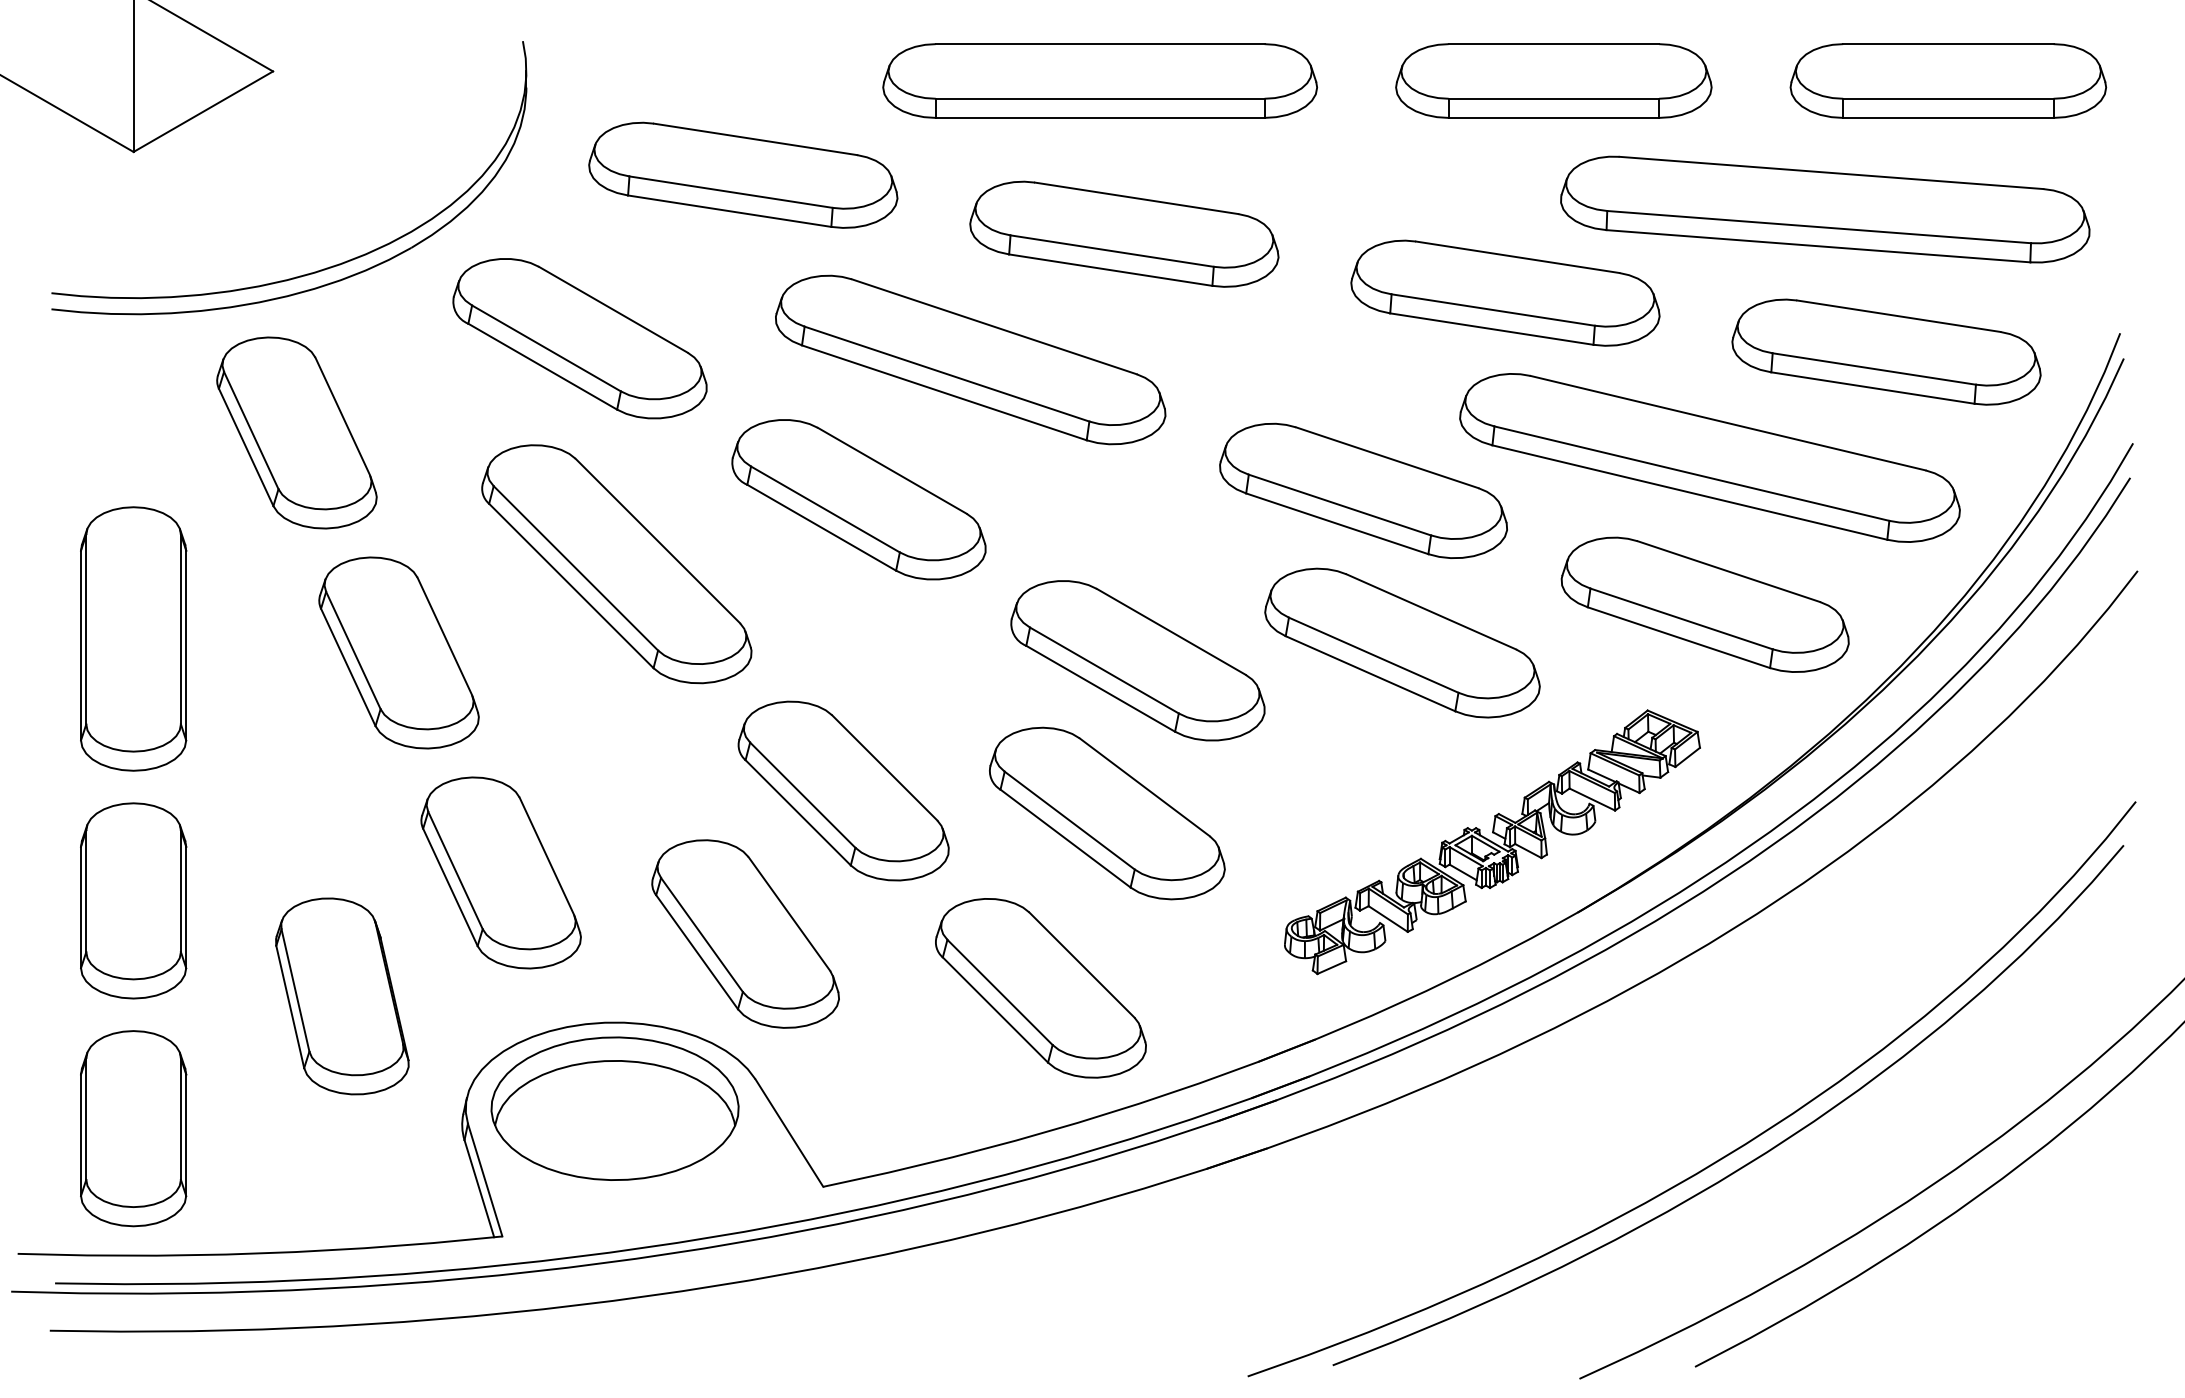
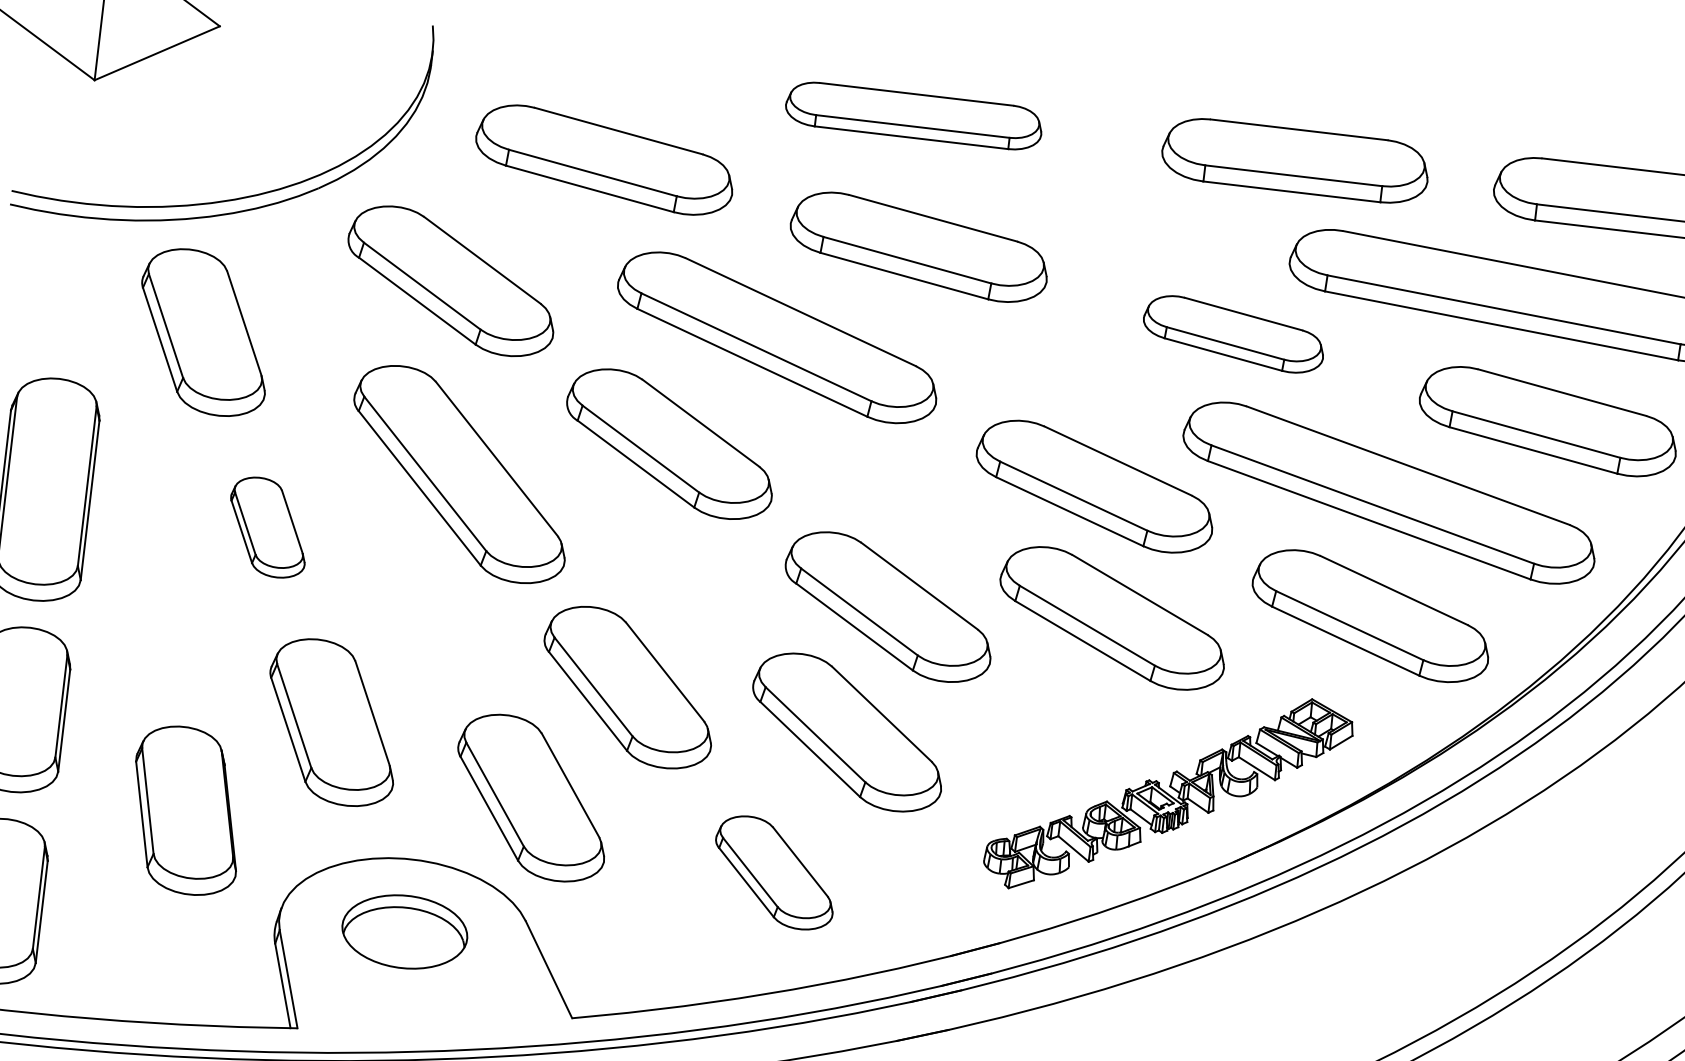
part: (1099, 80) -> (913, 115), size x0.7
part: (1505, 292) -> (1233, 333), size x0.7
part: (398, 652) -> (267, 527), size x0.6
part: (1040, 988) -> (774, 873), size x0.7
part: (614, 1108) -> (404, 931), size x0.6

